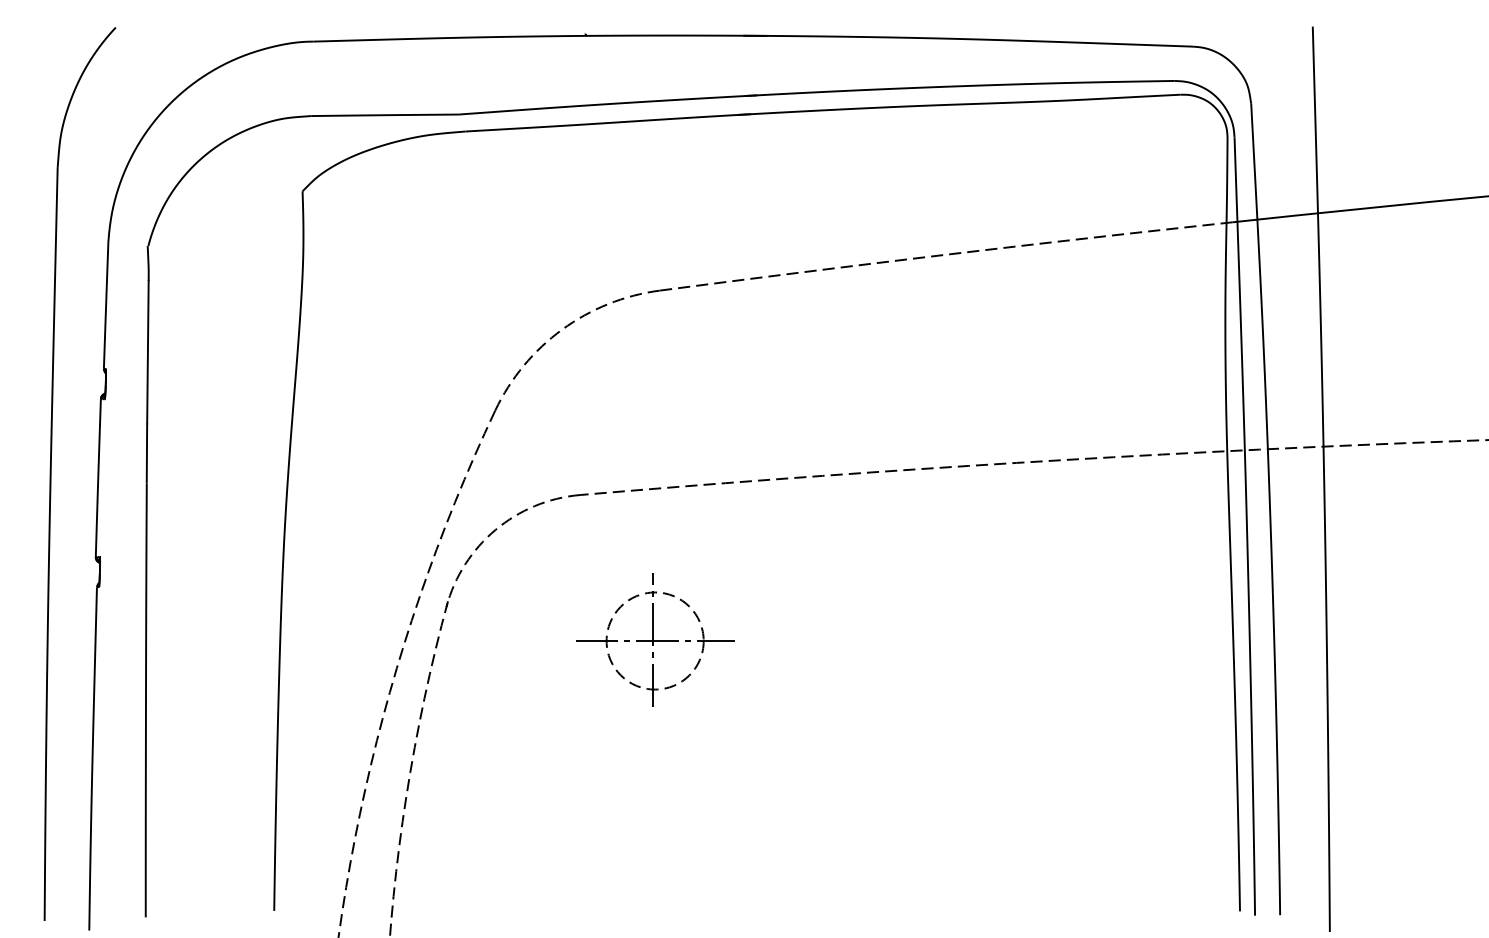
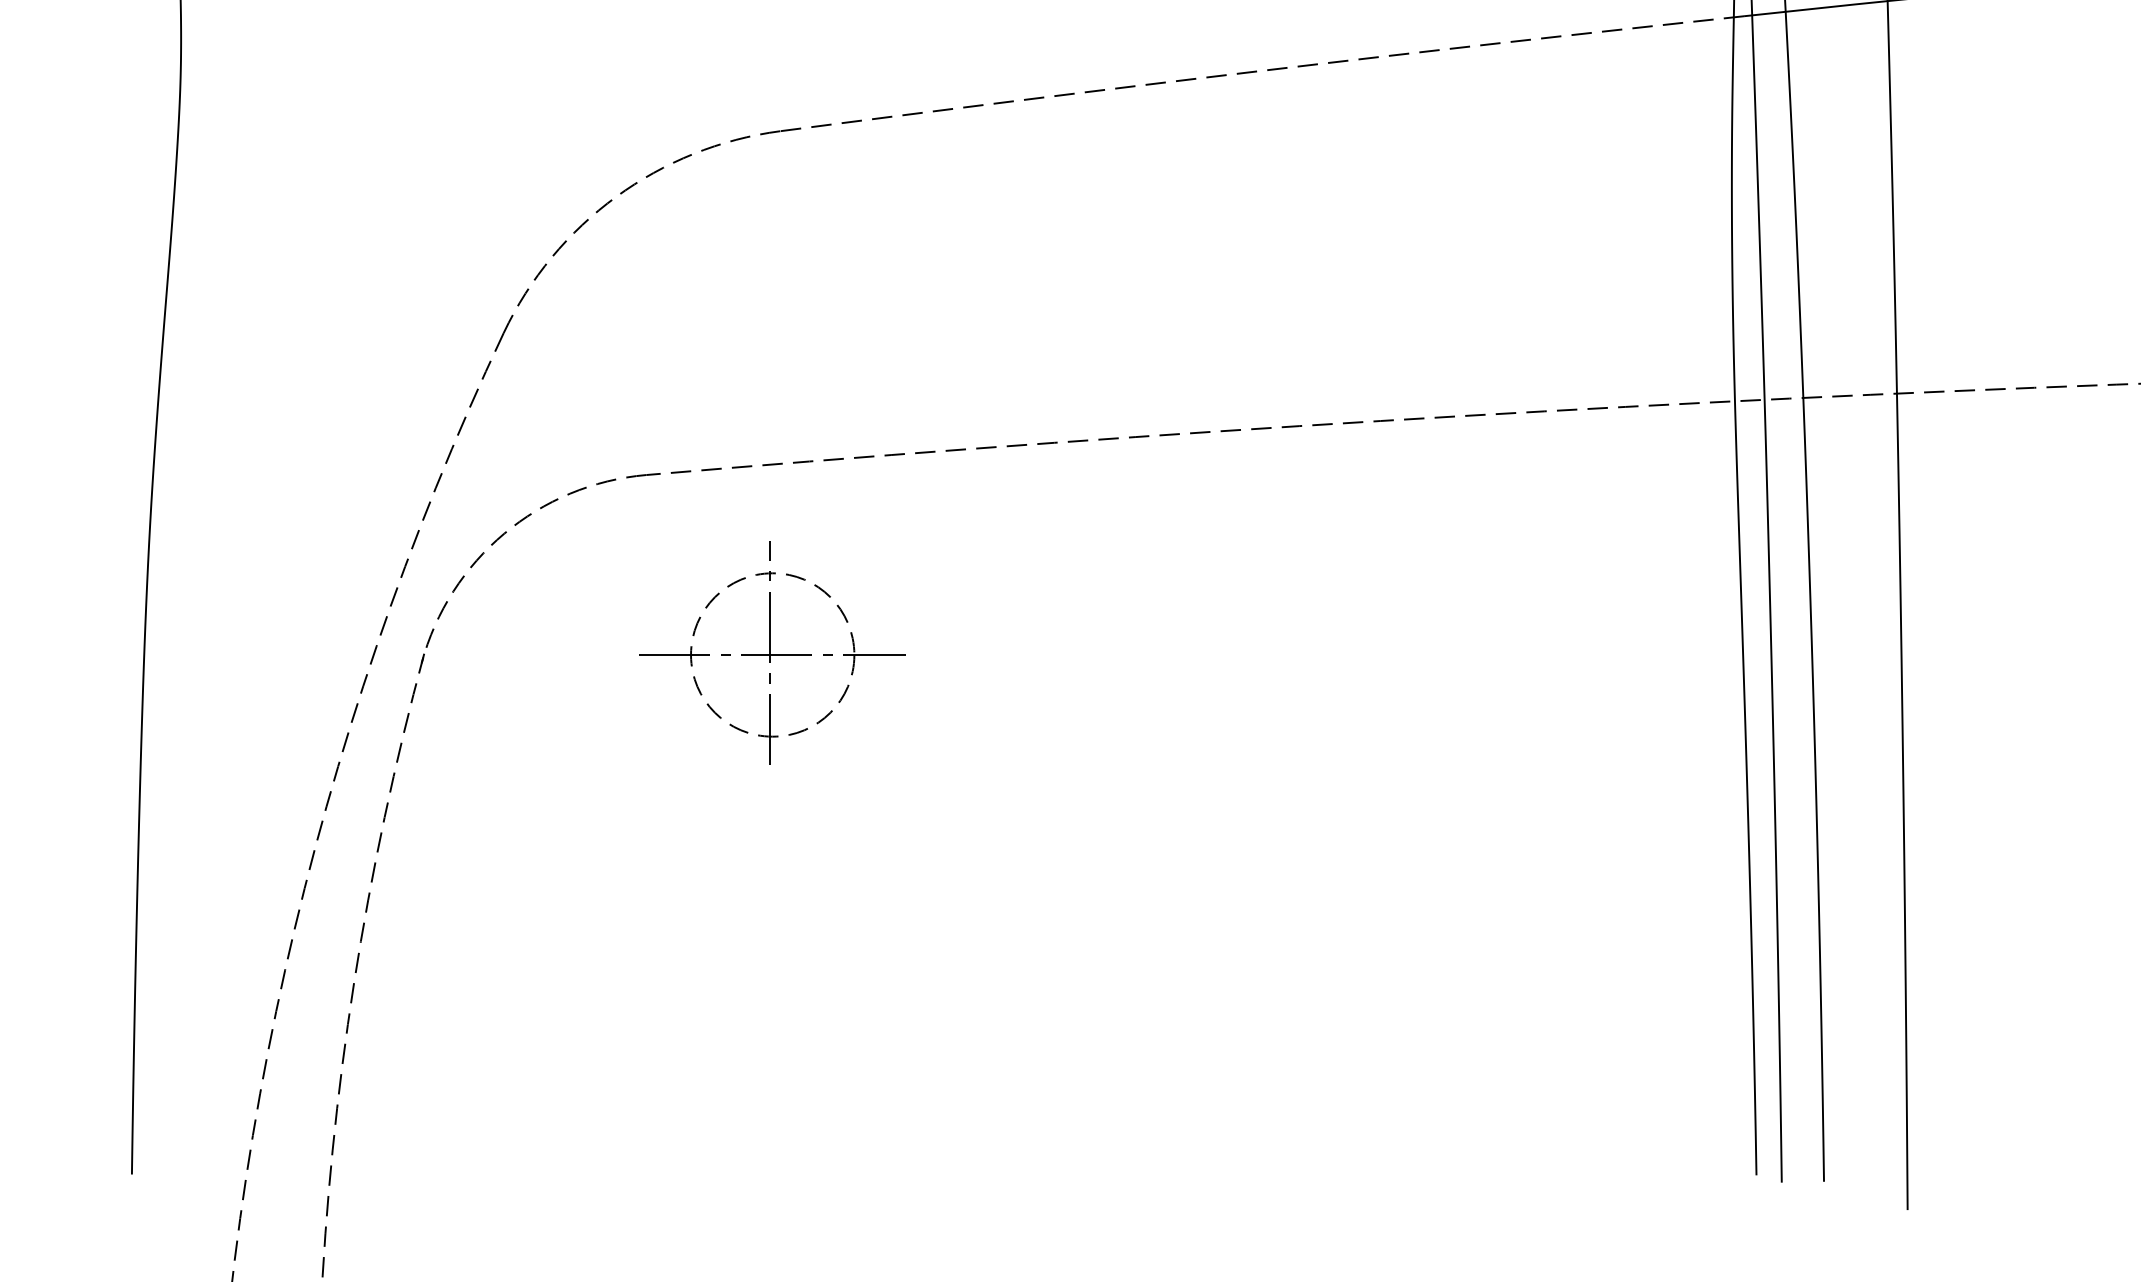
part: (655, 639) -> (773, 652), moved

